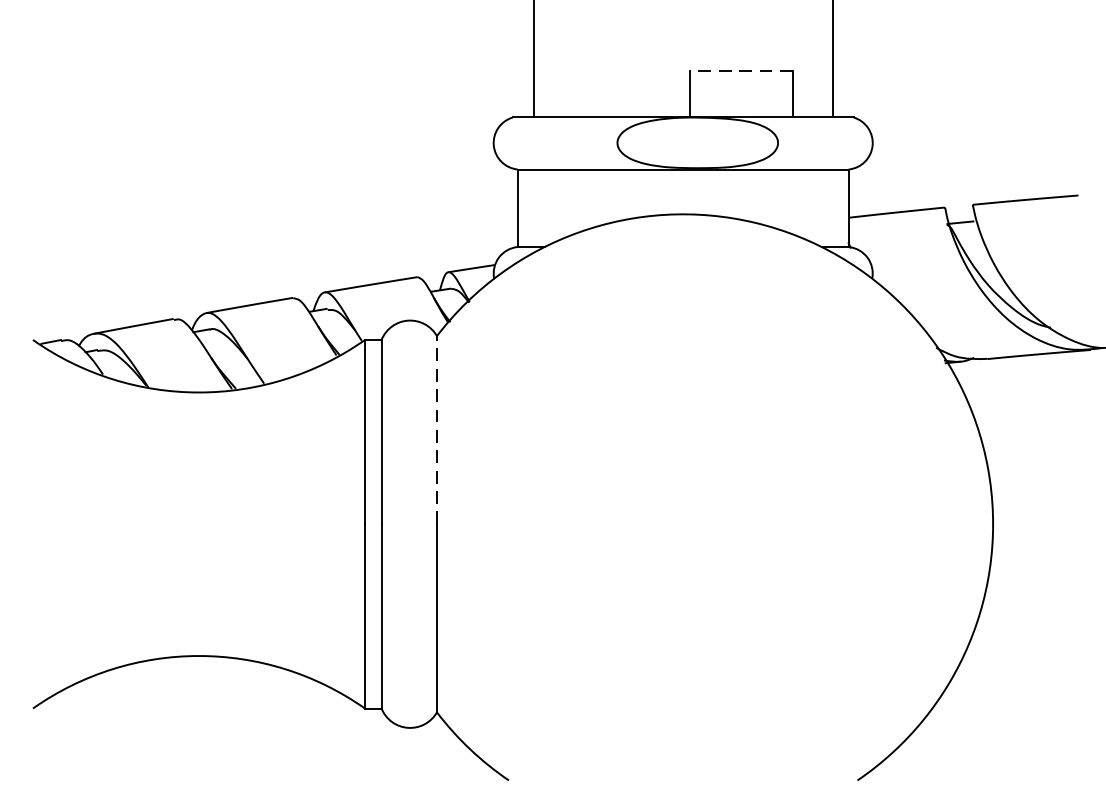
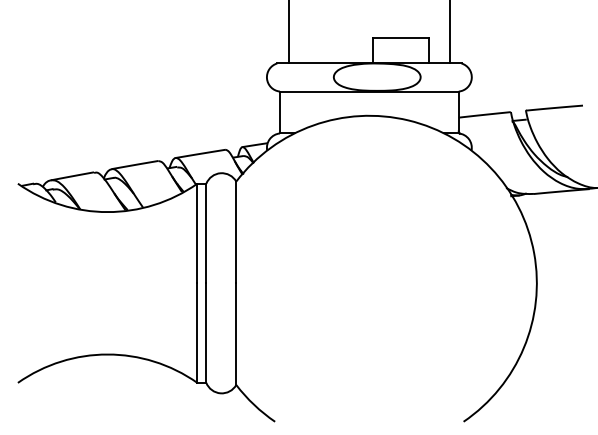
line: (740, 71) -> (400, 38), dashed -> solid
line: (437, 430) -> (236, 232), dashed -> solid

